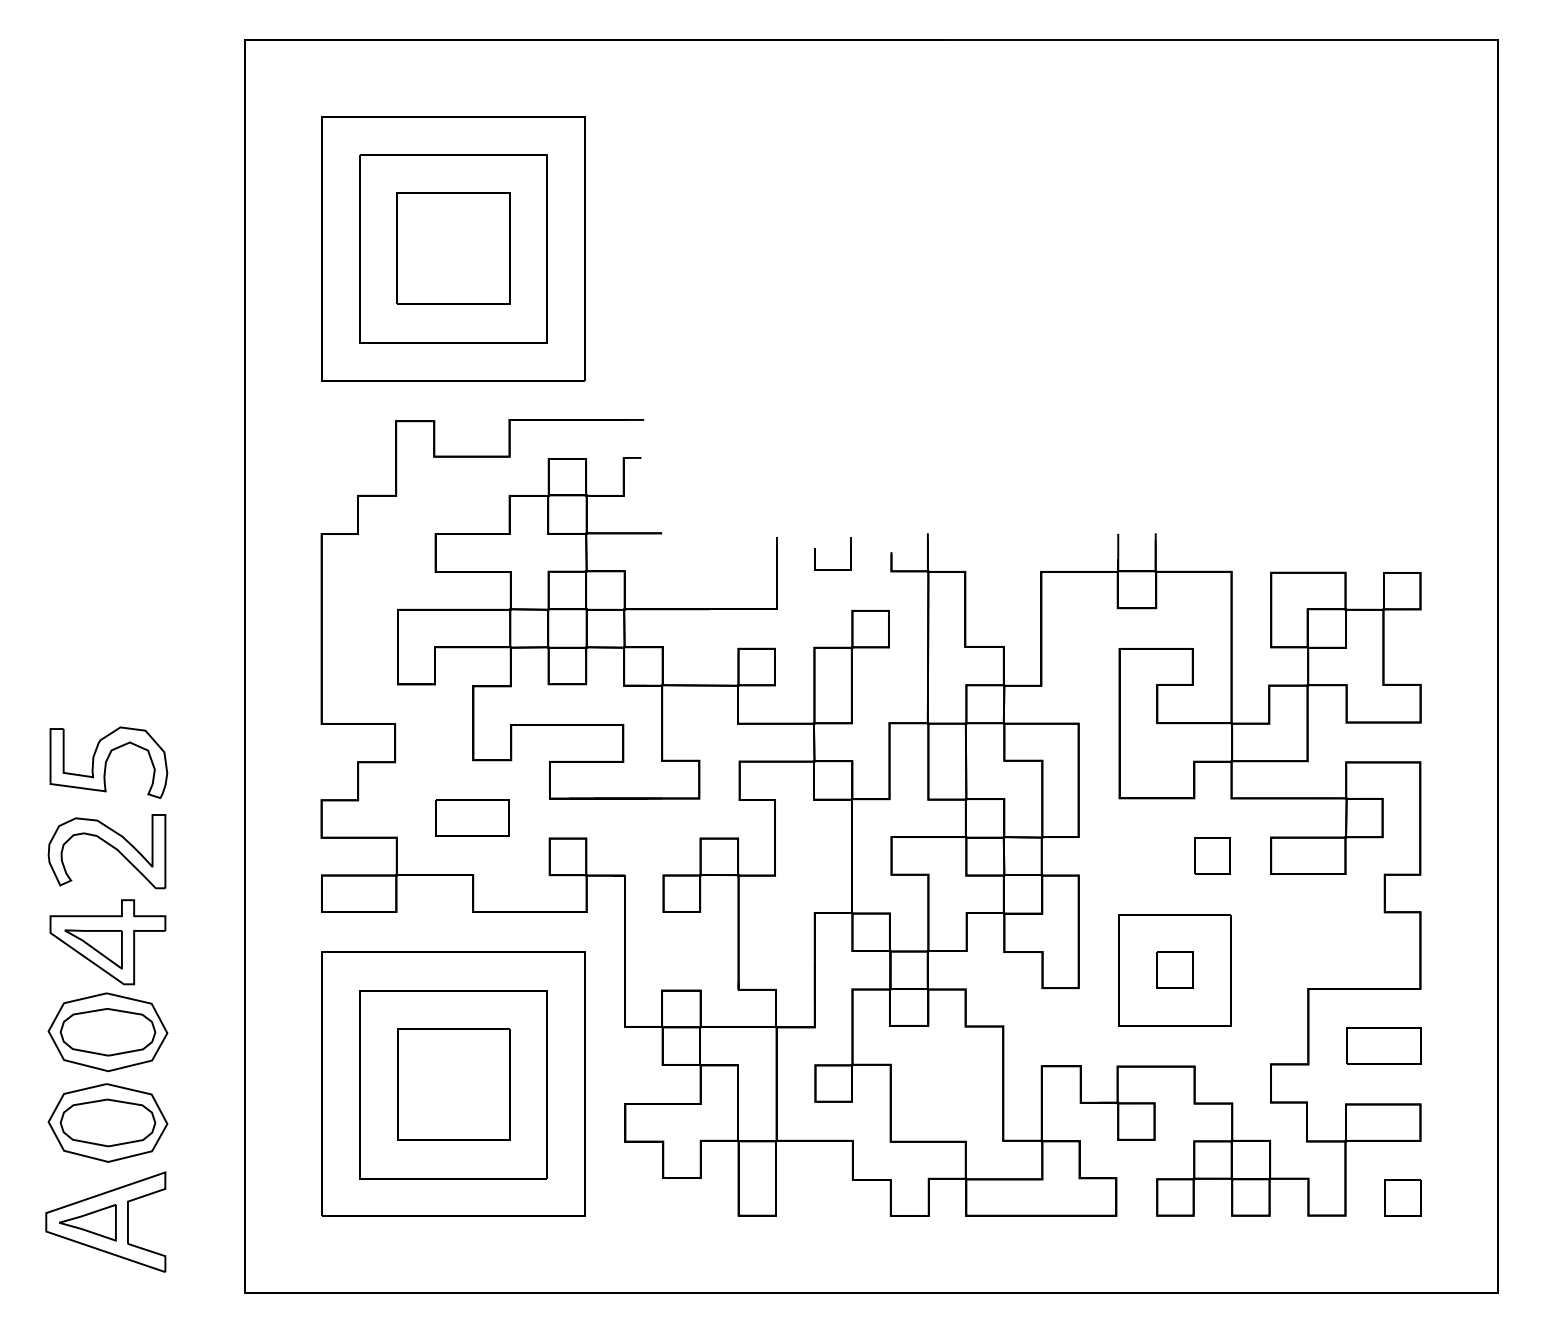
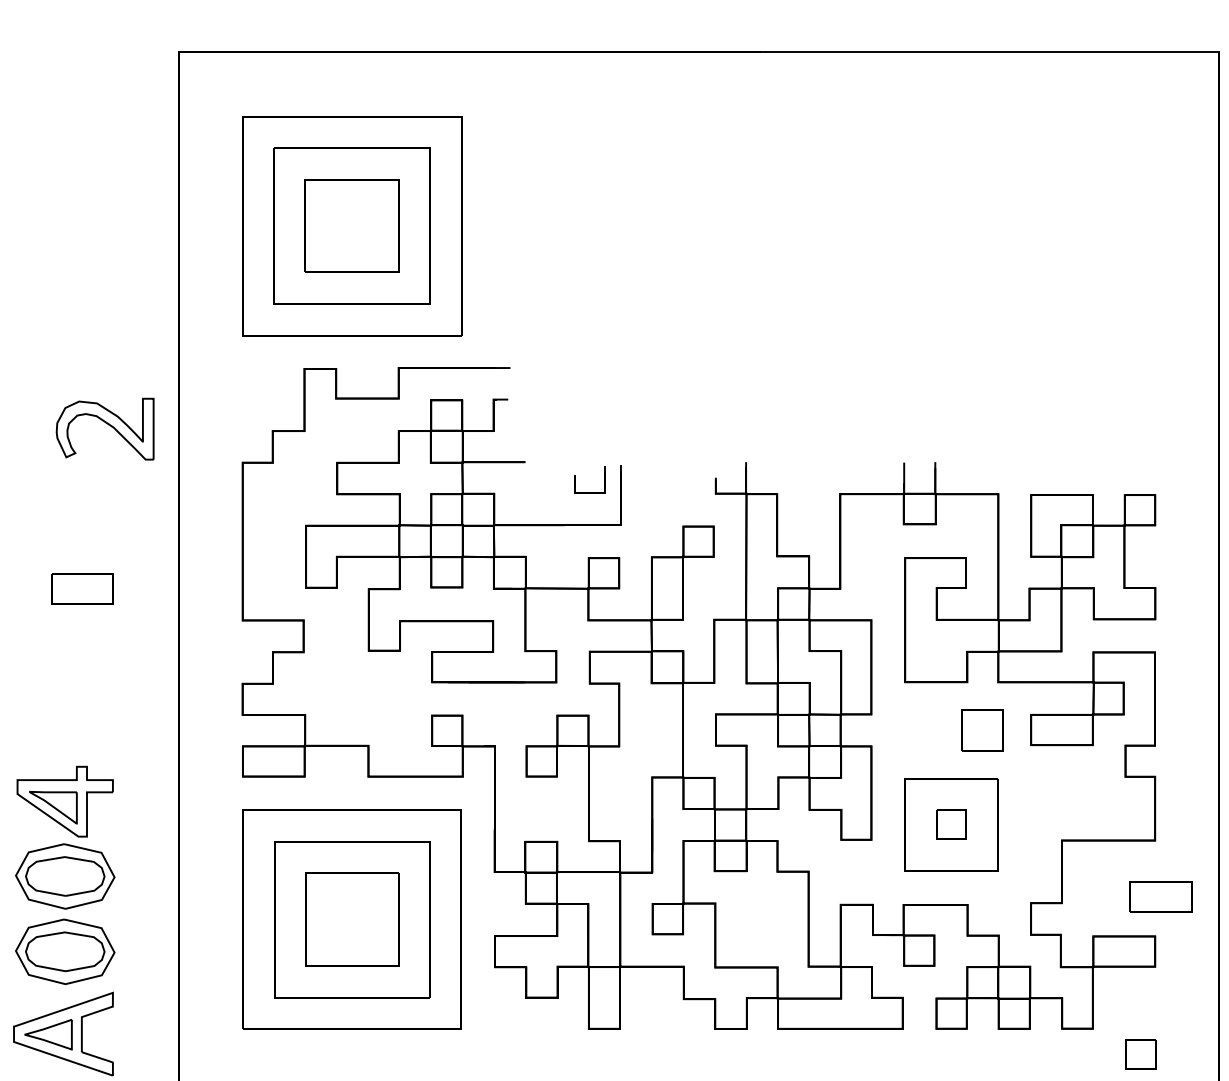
part: (832, 569) -> (589, 492), moved
part: (108, 762) -> (65, 652), removed
part: (472, 817) -> (82, 588), moved
part: (110, 846) -> (108, 424), moved
part: (1212, 855) -> (982, 729), size x1.4
part: (1383, 1045) -> (1160, 896), moved
part: (1402, 1197) -> (1140, 1054), moved

